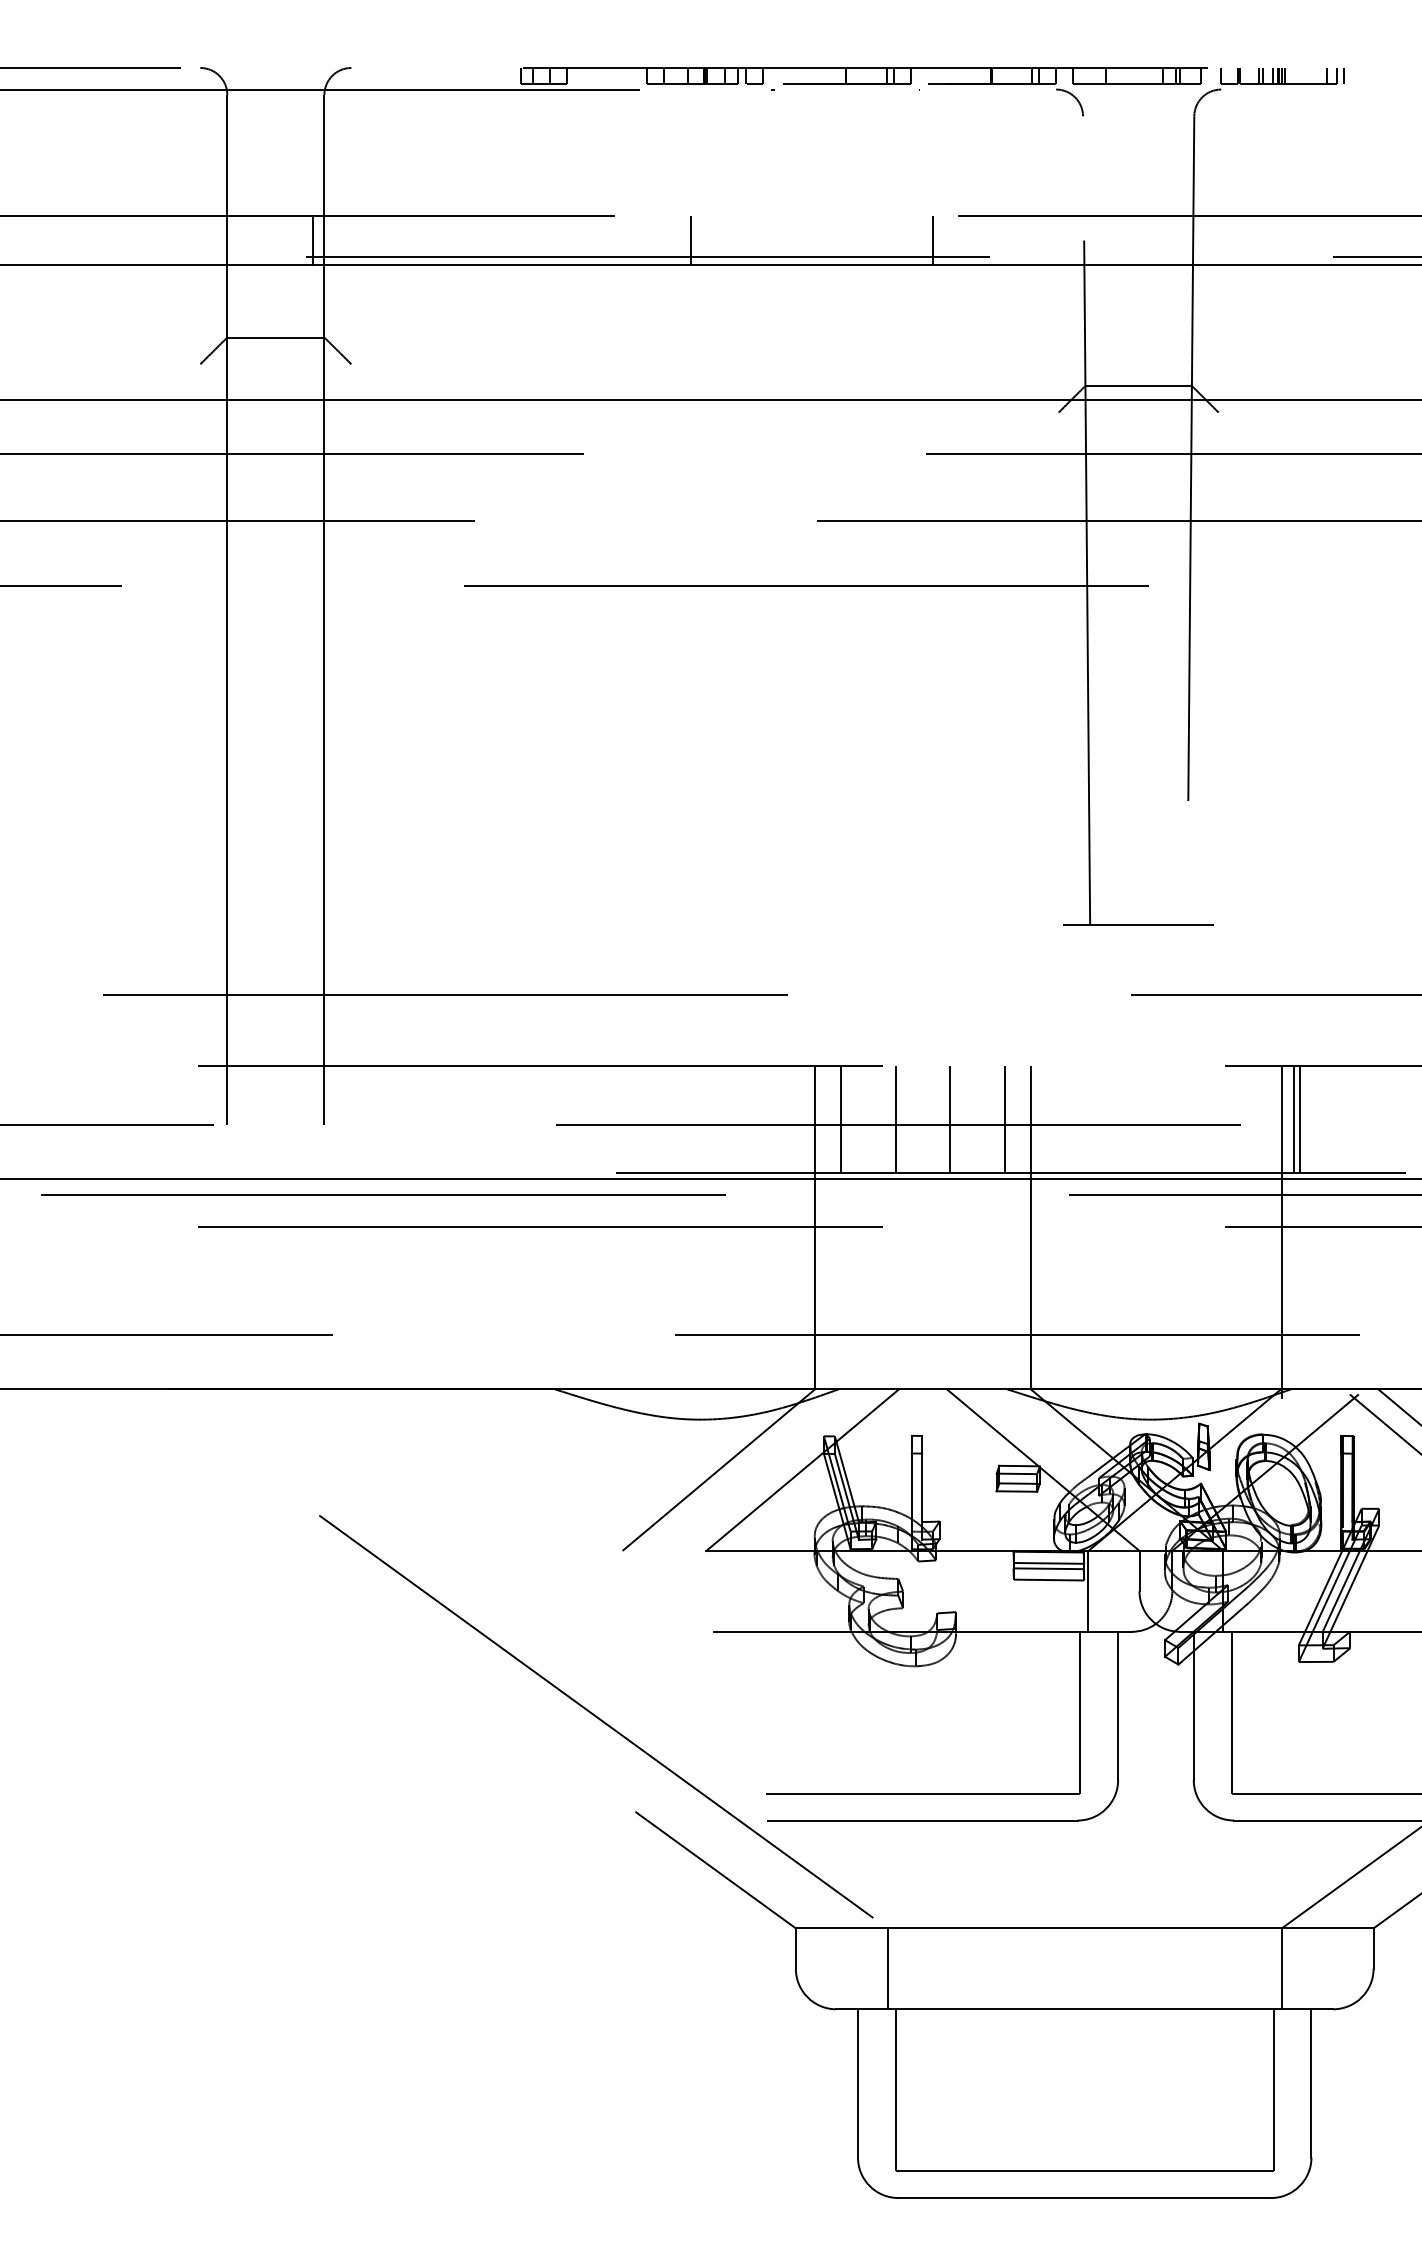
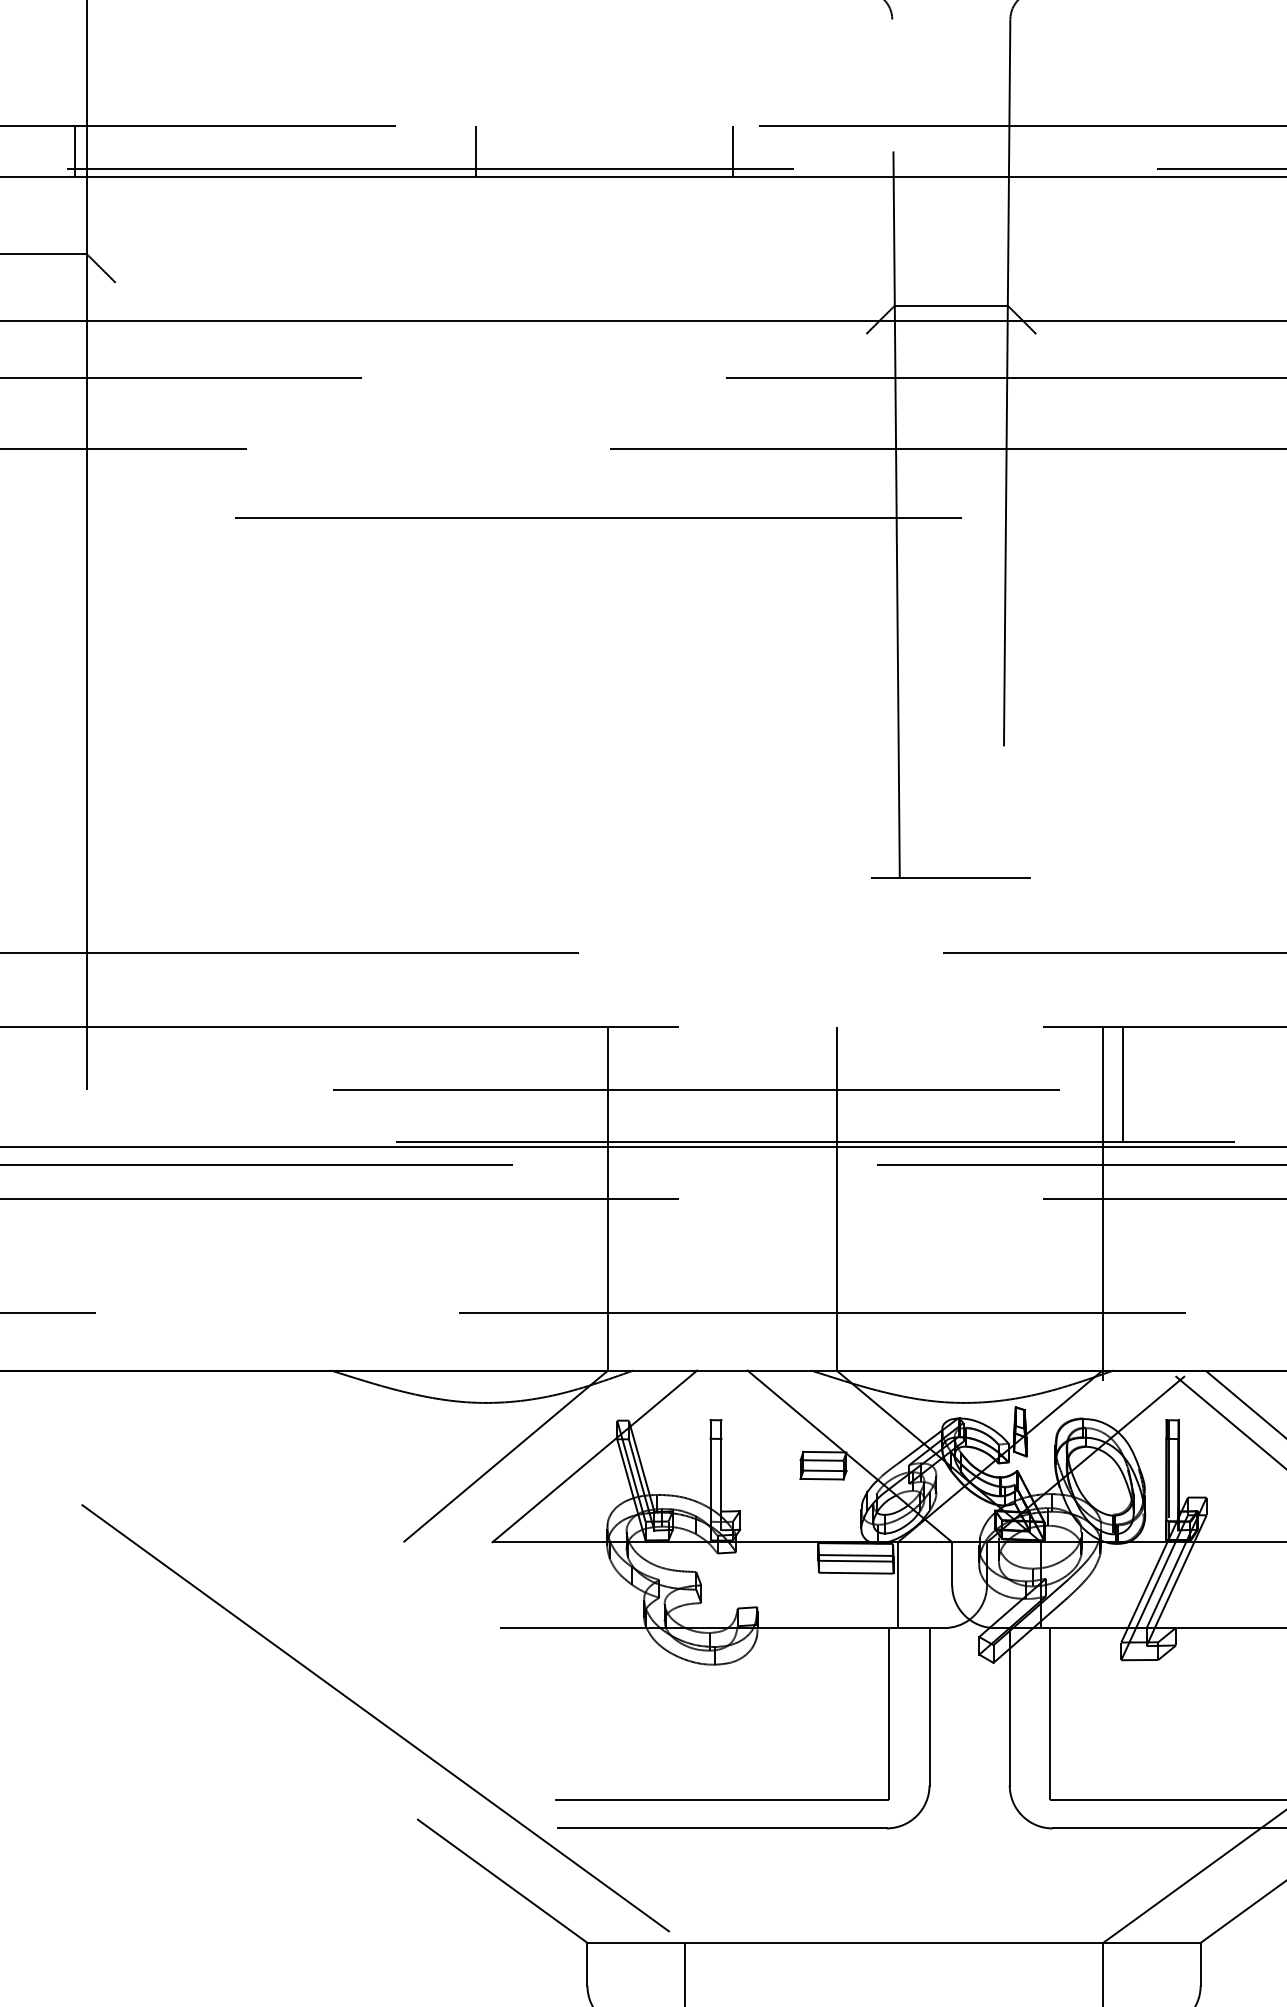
line: (841, 1119) -> (635, 1084), removed
line: (896, 1119) -> (694, 1084), removed
line: (949, 1119) -> (750, 1084), removed
line: (1004, 1119) -> (808, 1084), removed
line: (1293, 1119) -> (1115, 1084), removed

